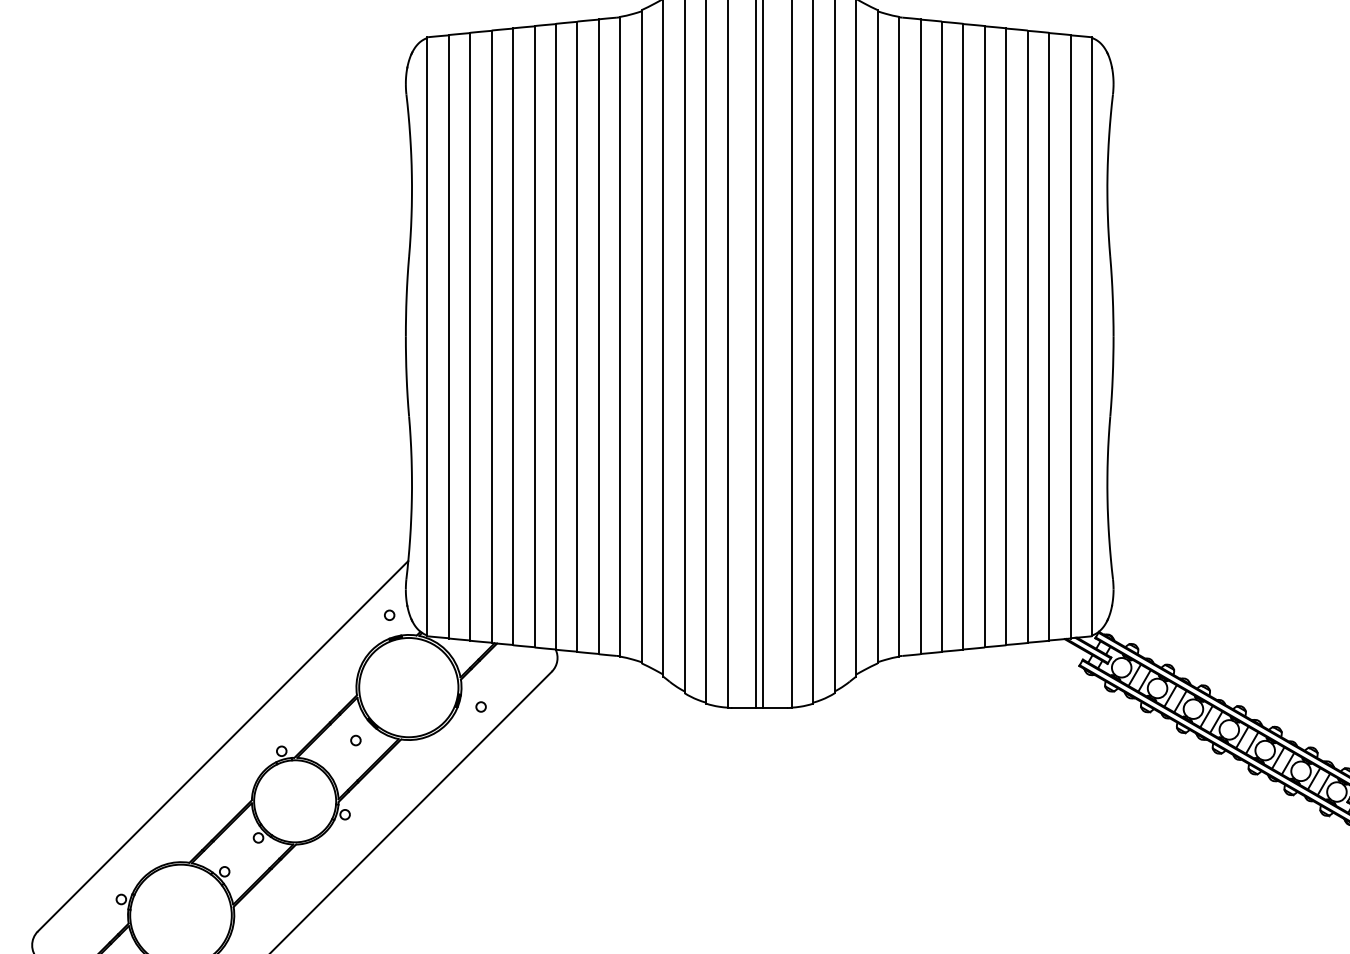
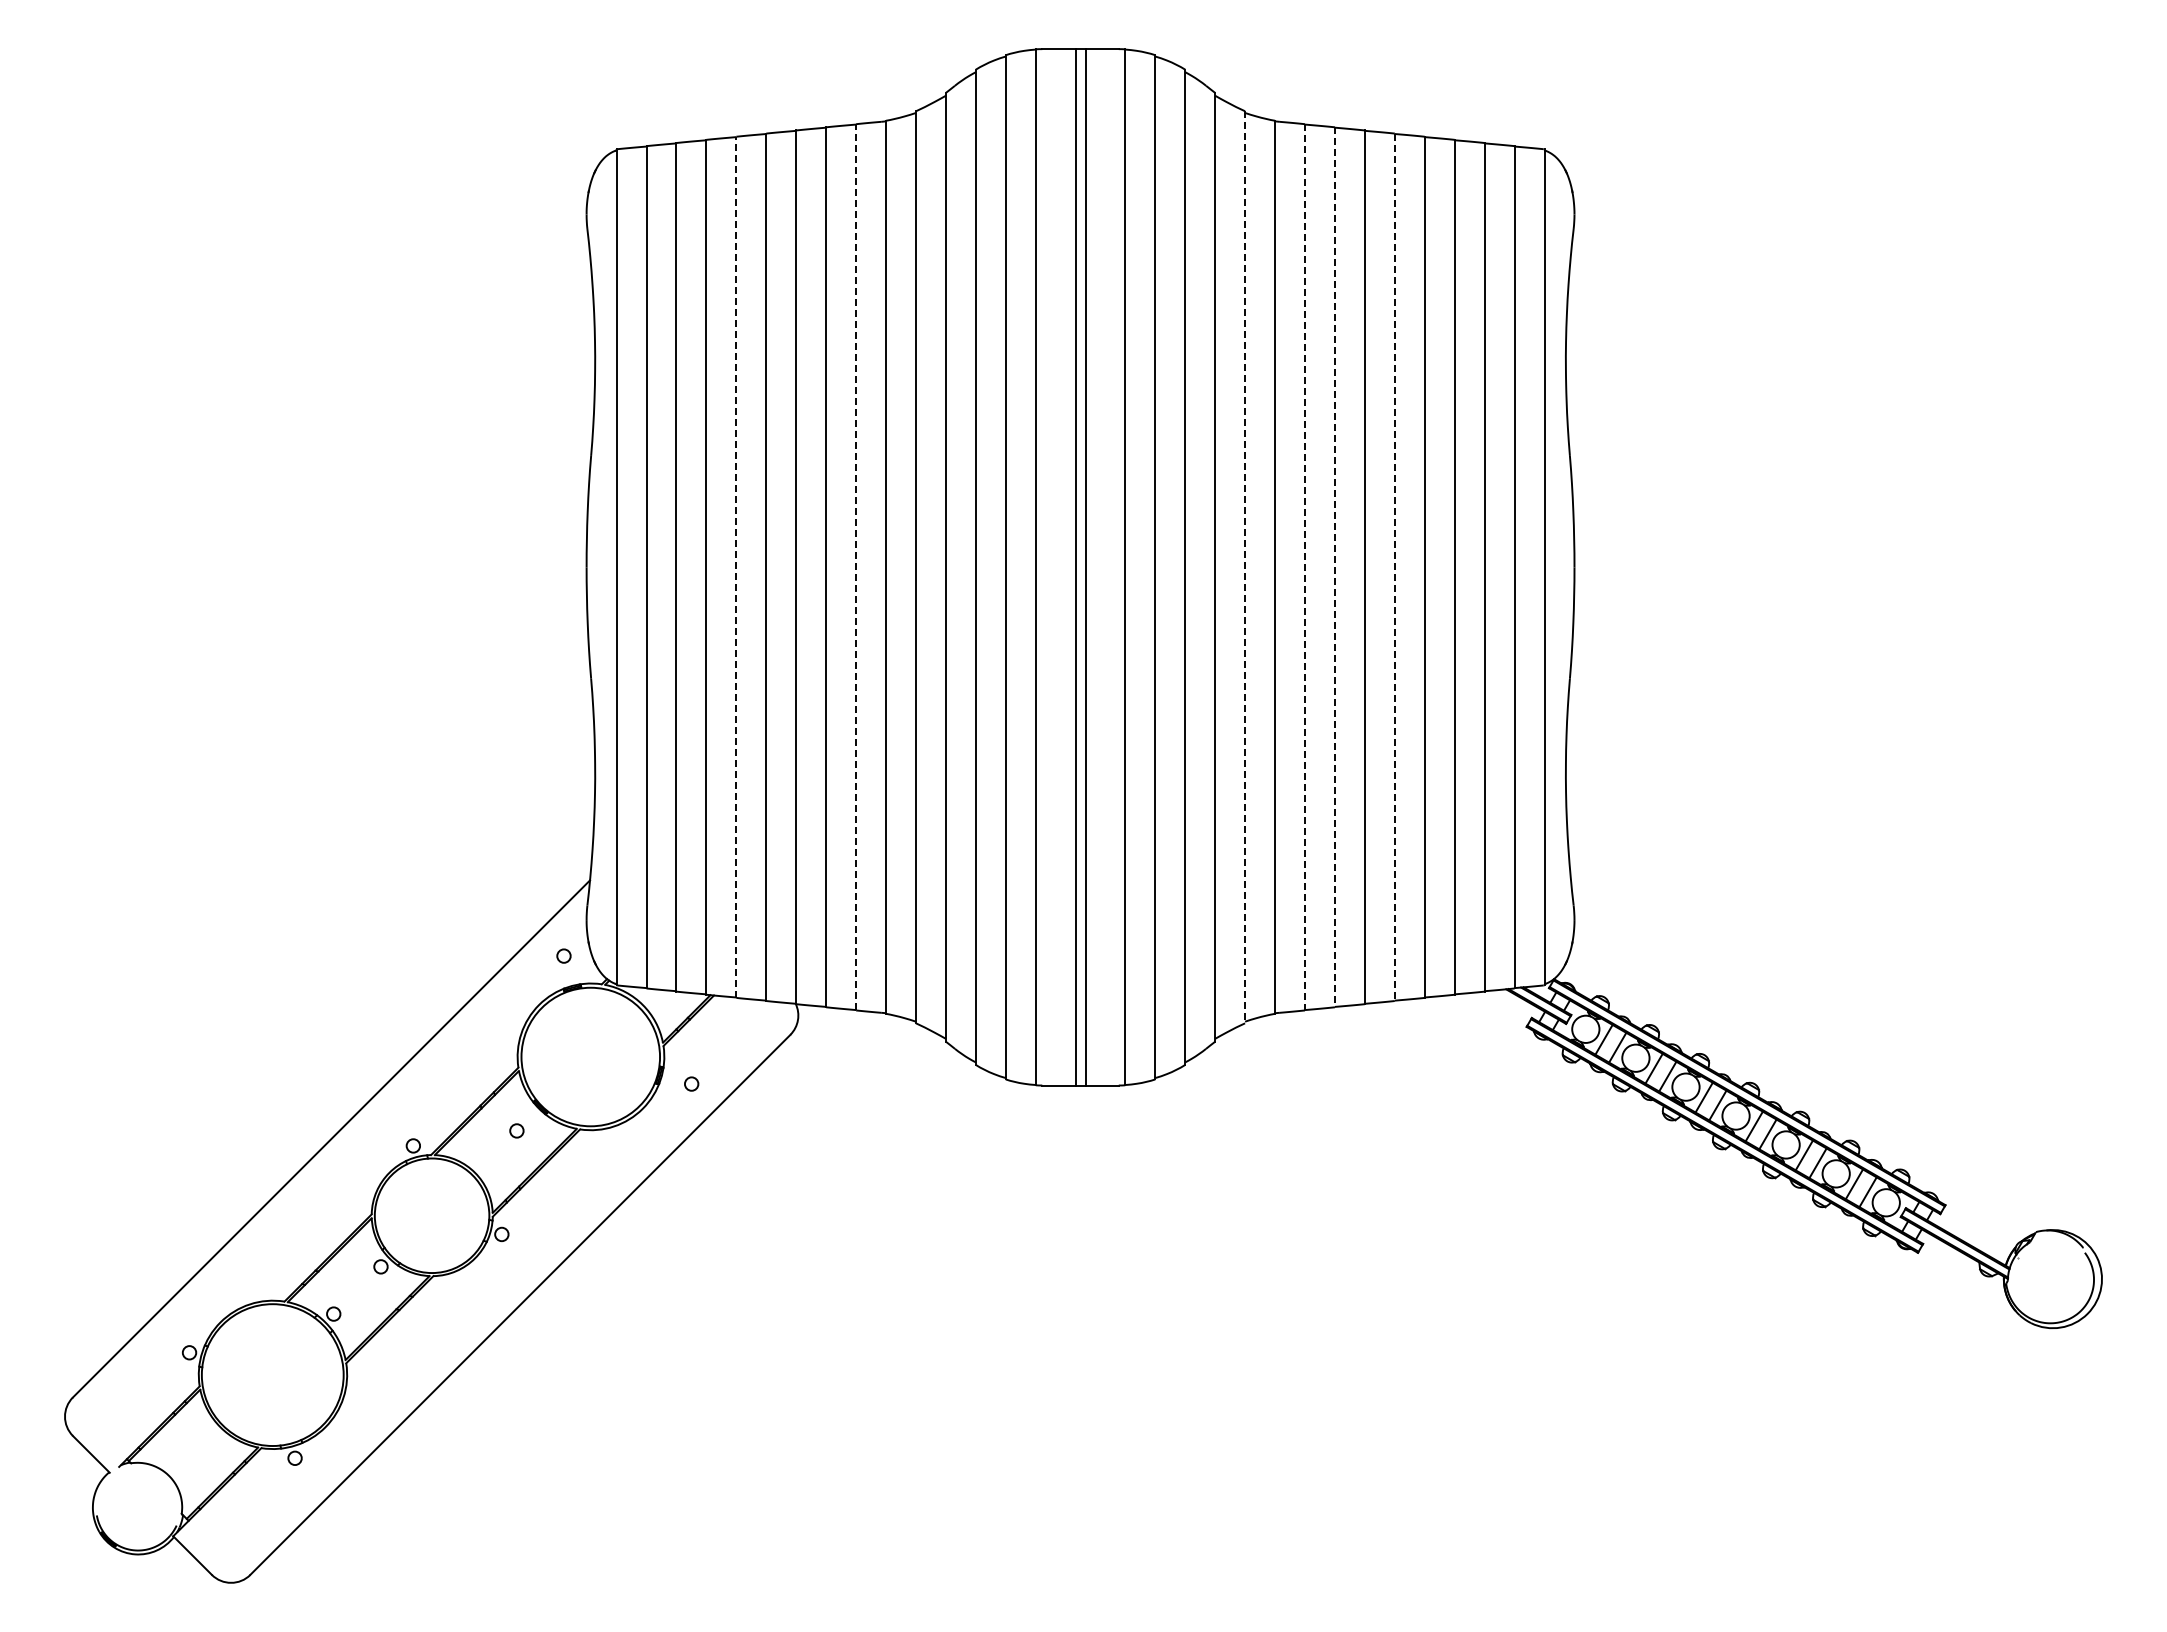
line: (513, 336) -> (736, 567), solid -> dashed
line: (599, 336) -> (856, 566), solid -> dashed
line: (877, 336) -> (1245, 567), solid -> dashed
line: (920, 336) -> (1304, 567), solid -> dashed
line: (941, 336) -> (1334, 567), solid -> dashed
line: (984, 336) -> (1394, 567), solid -> dashed

